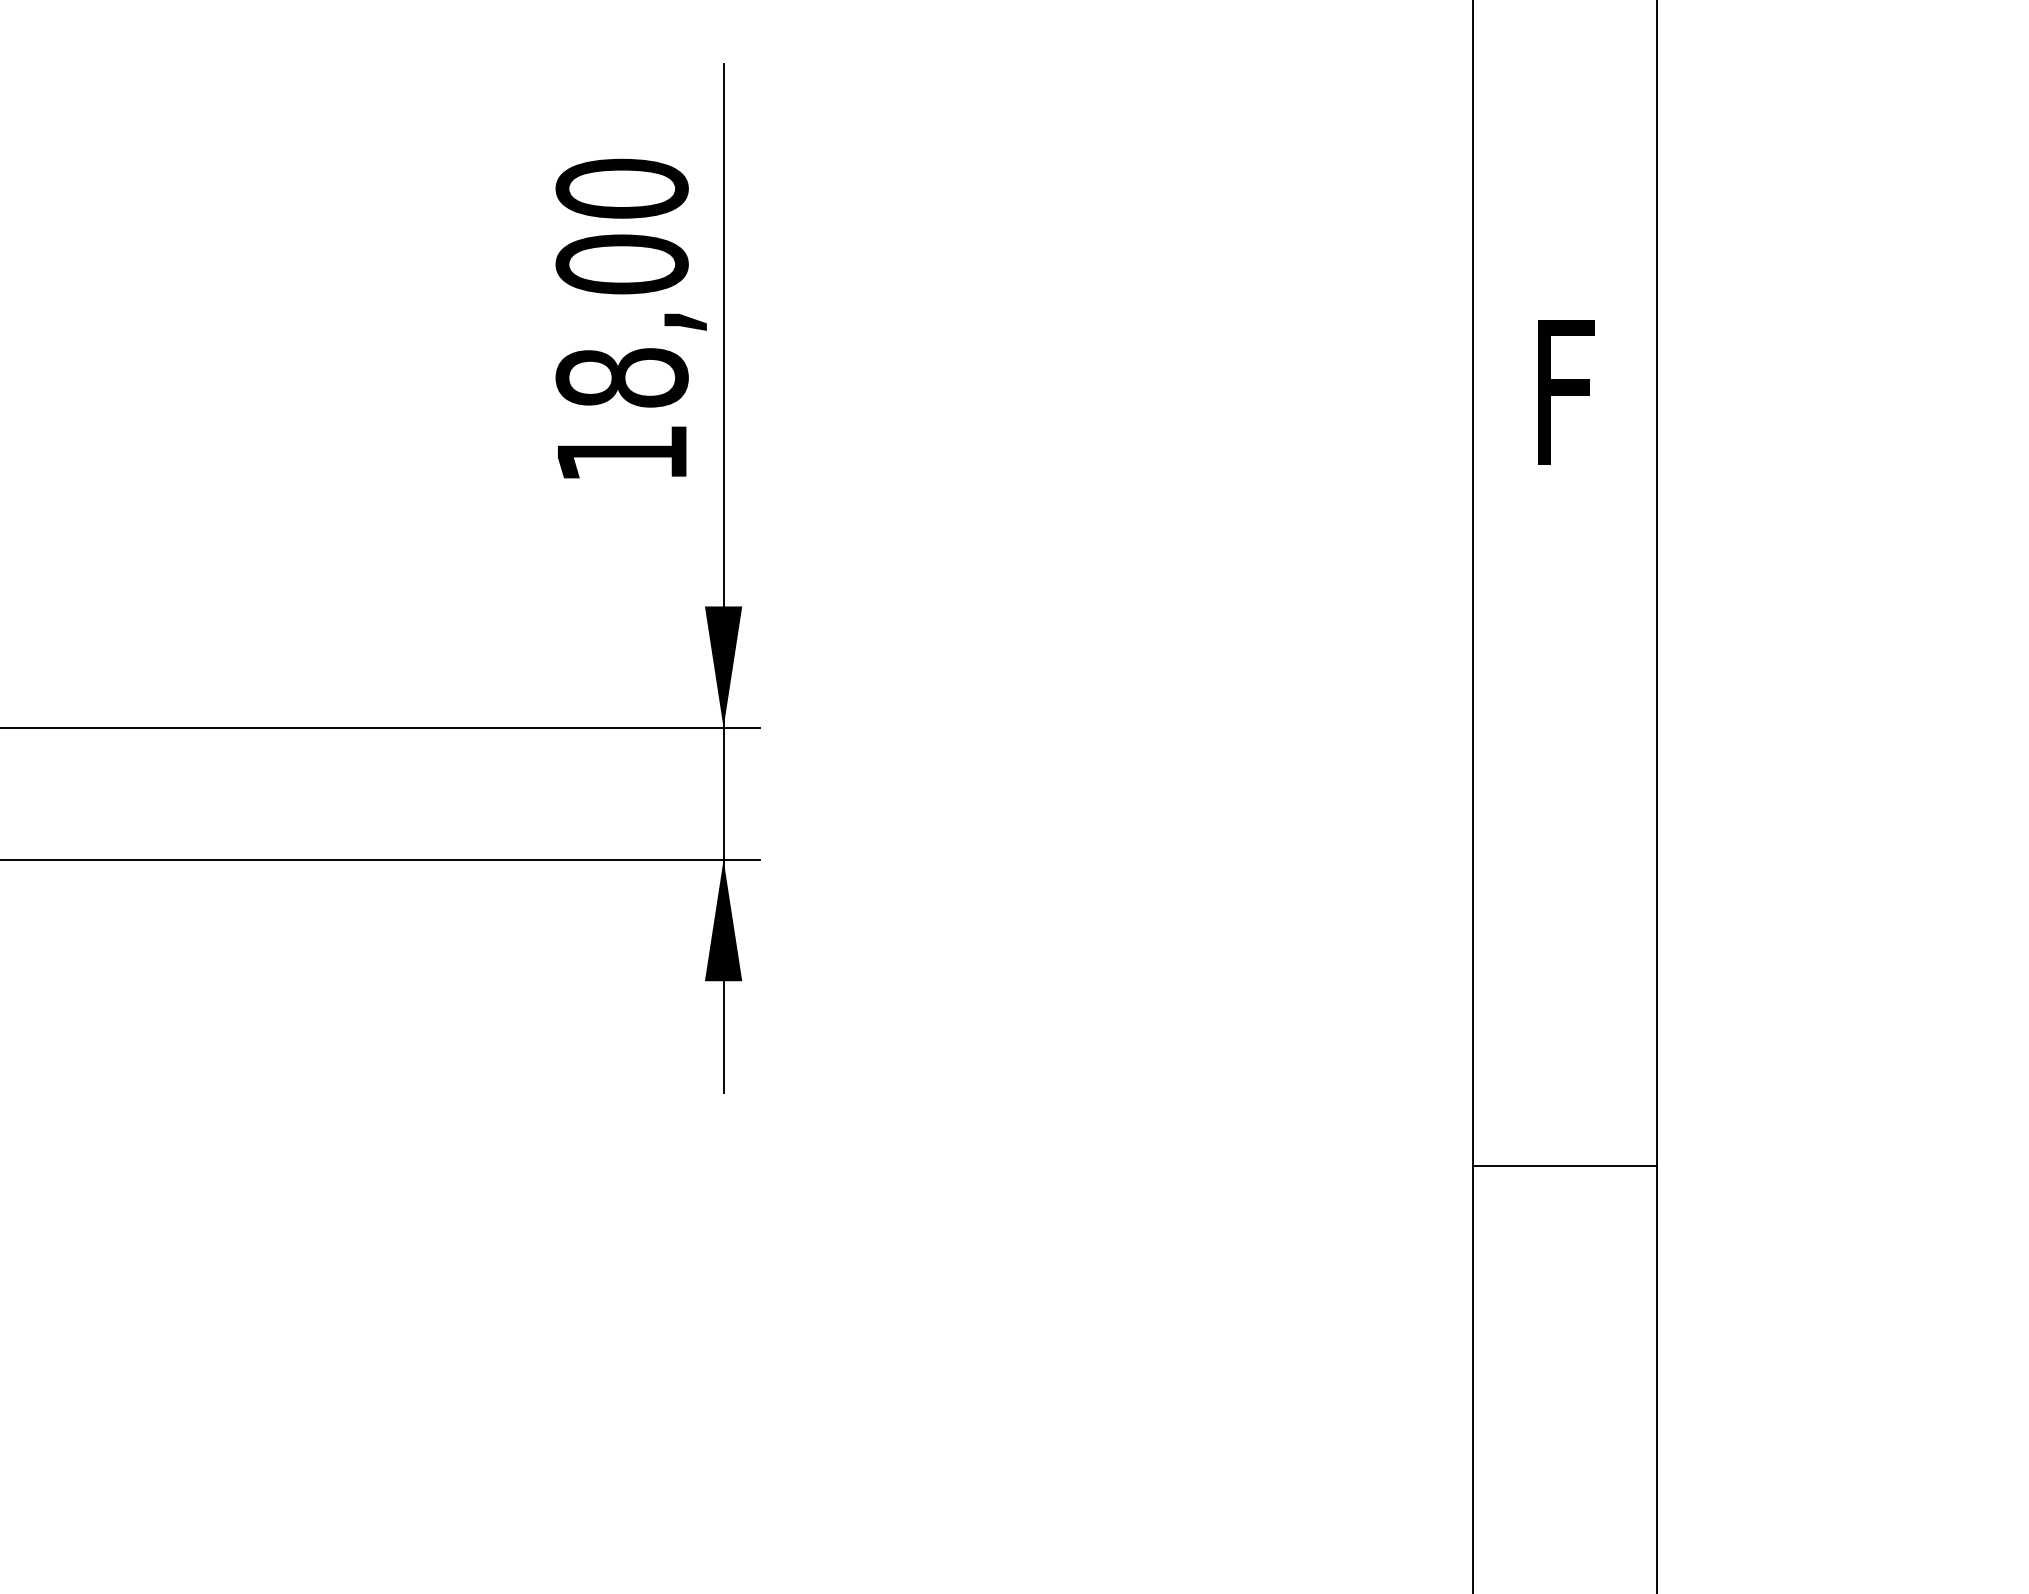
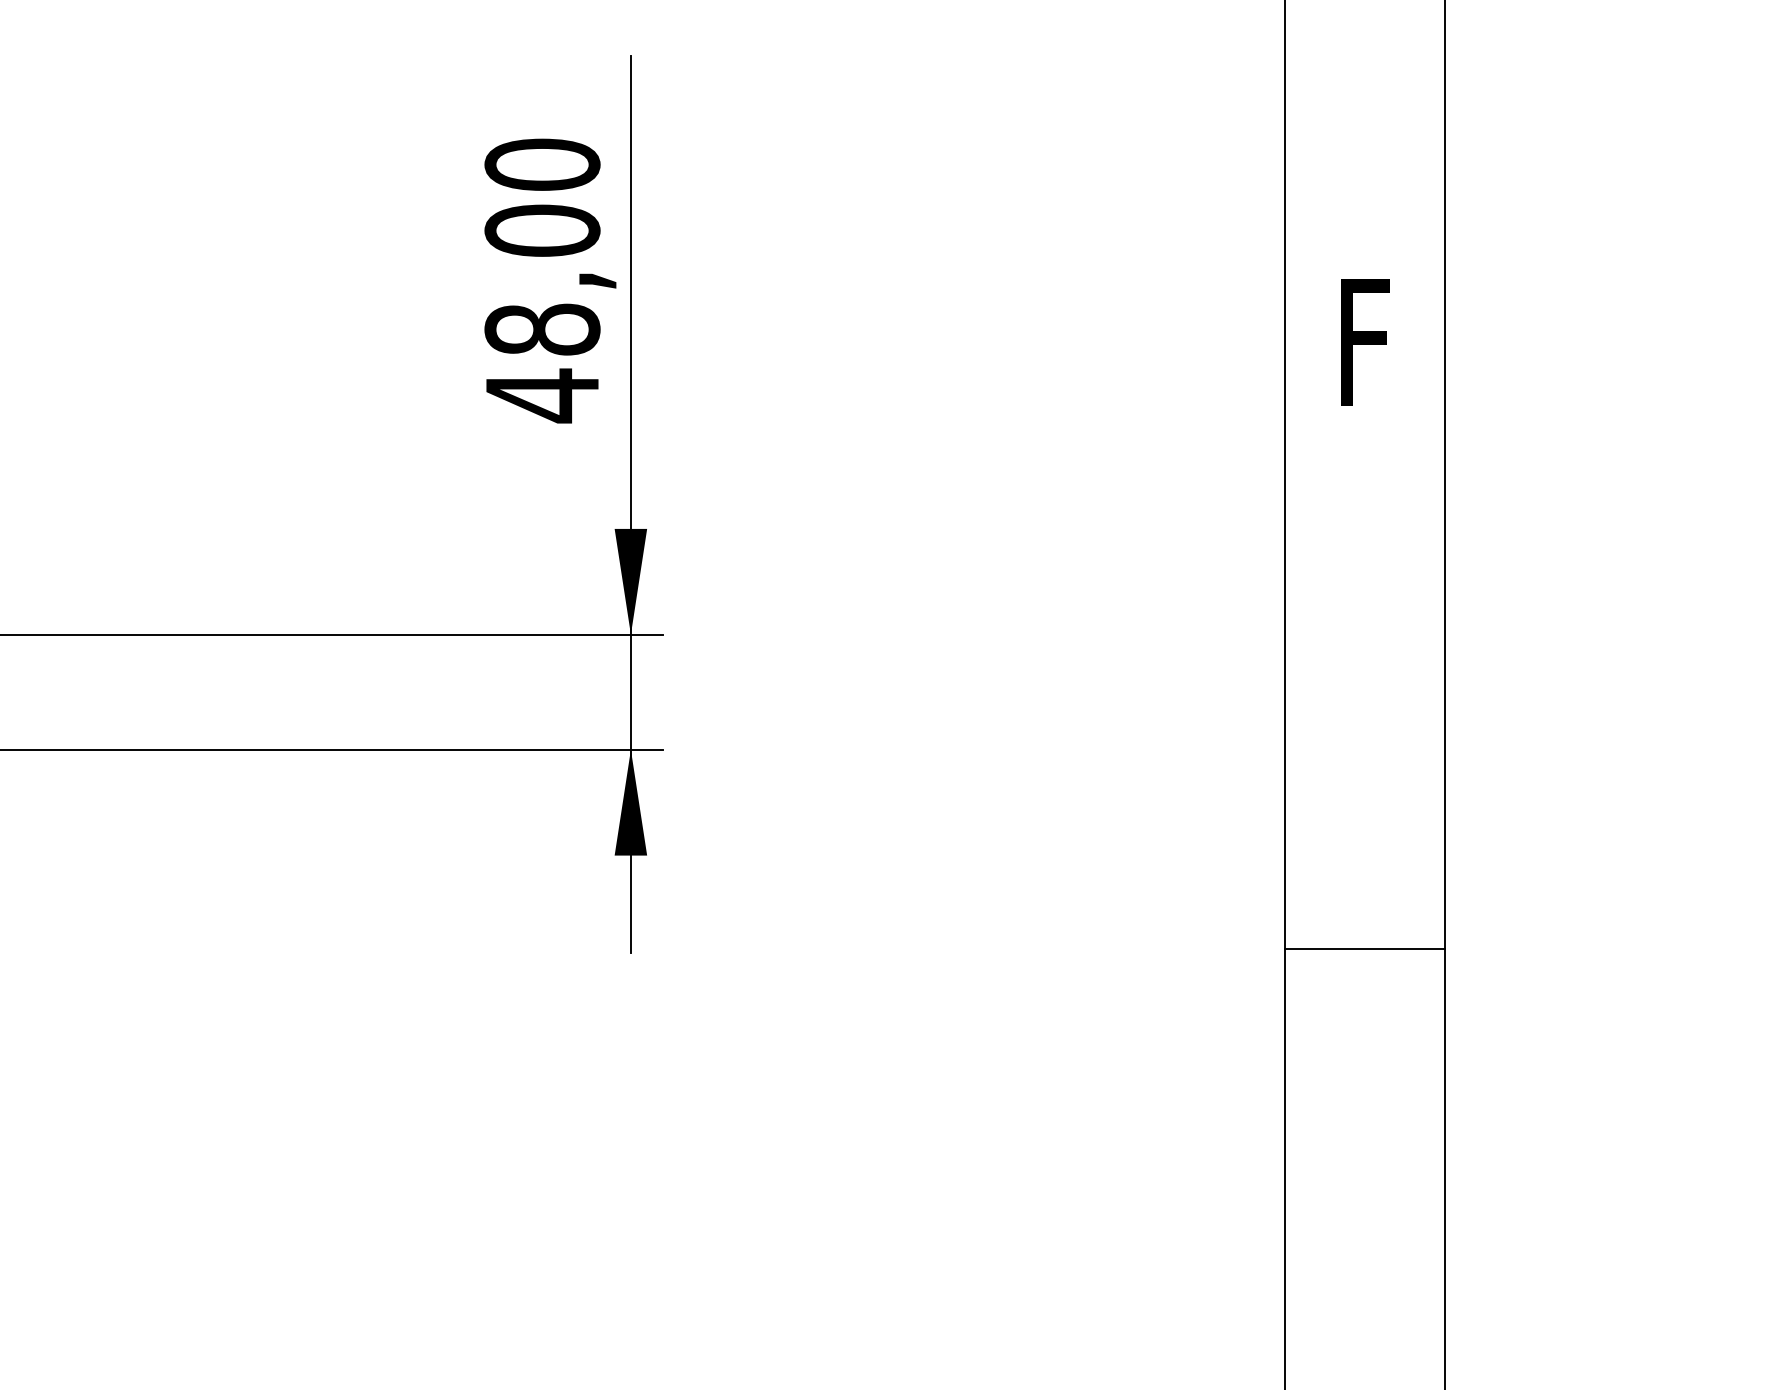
text: (621, 453) -> (541, 395), 18,00 -> 48,00
line: (1565, 1166) -> (1364, 949), moved

